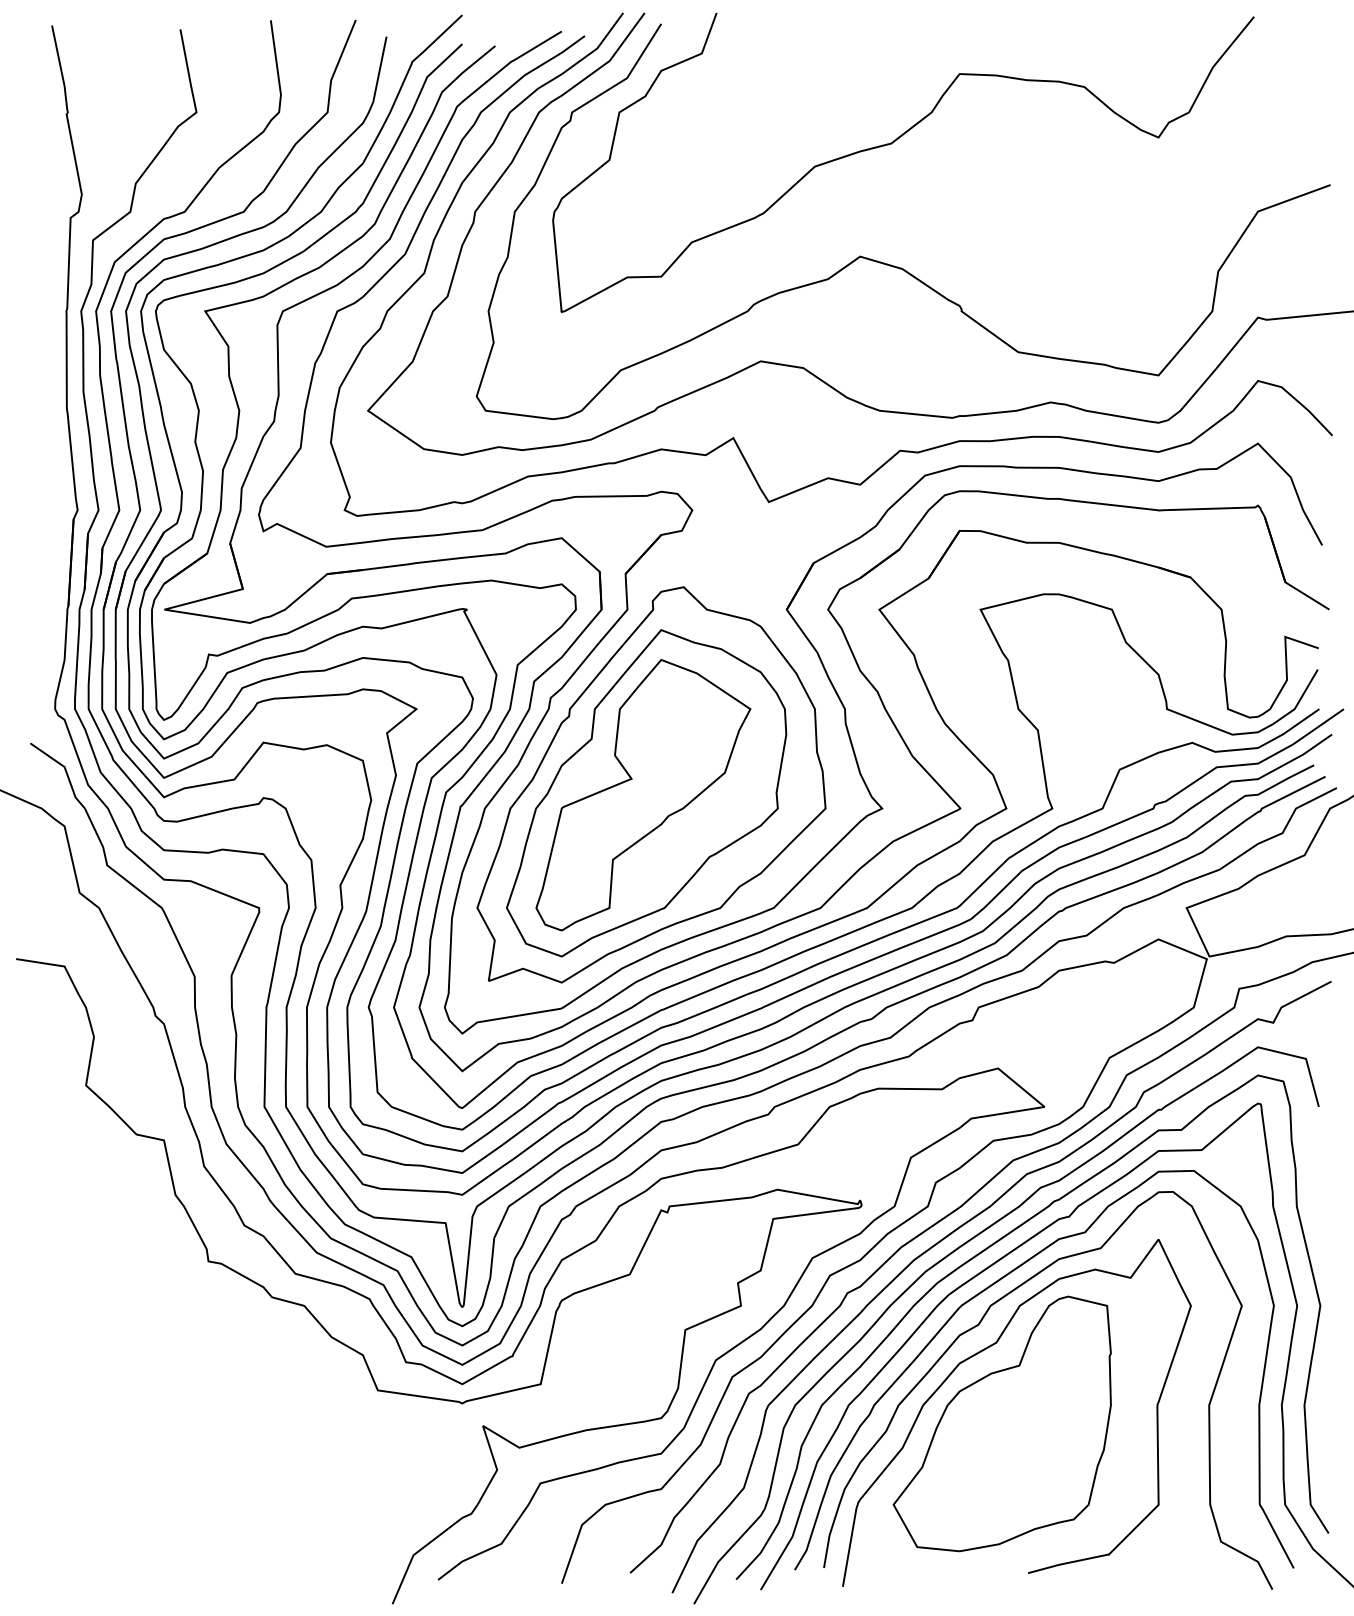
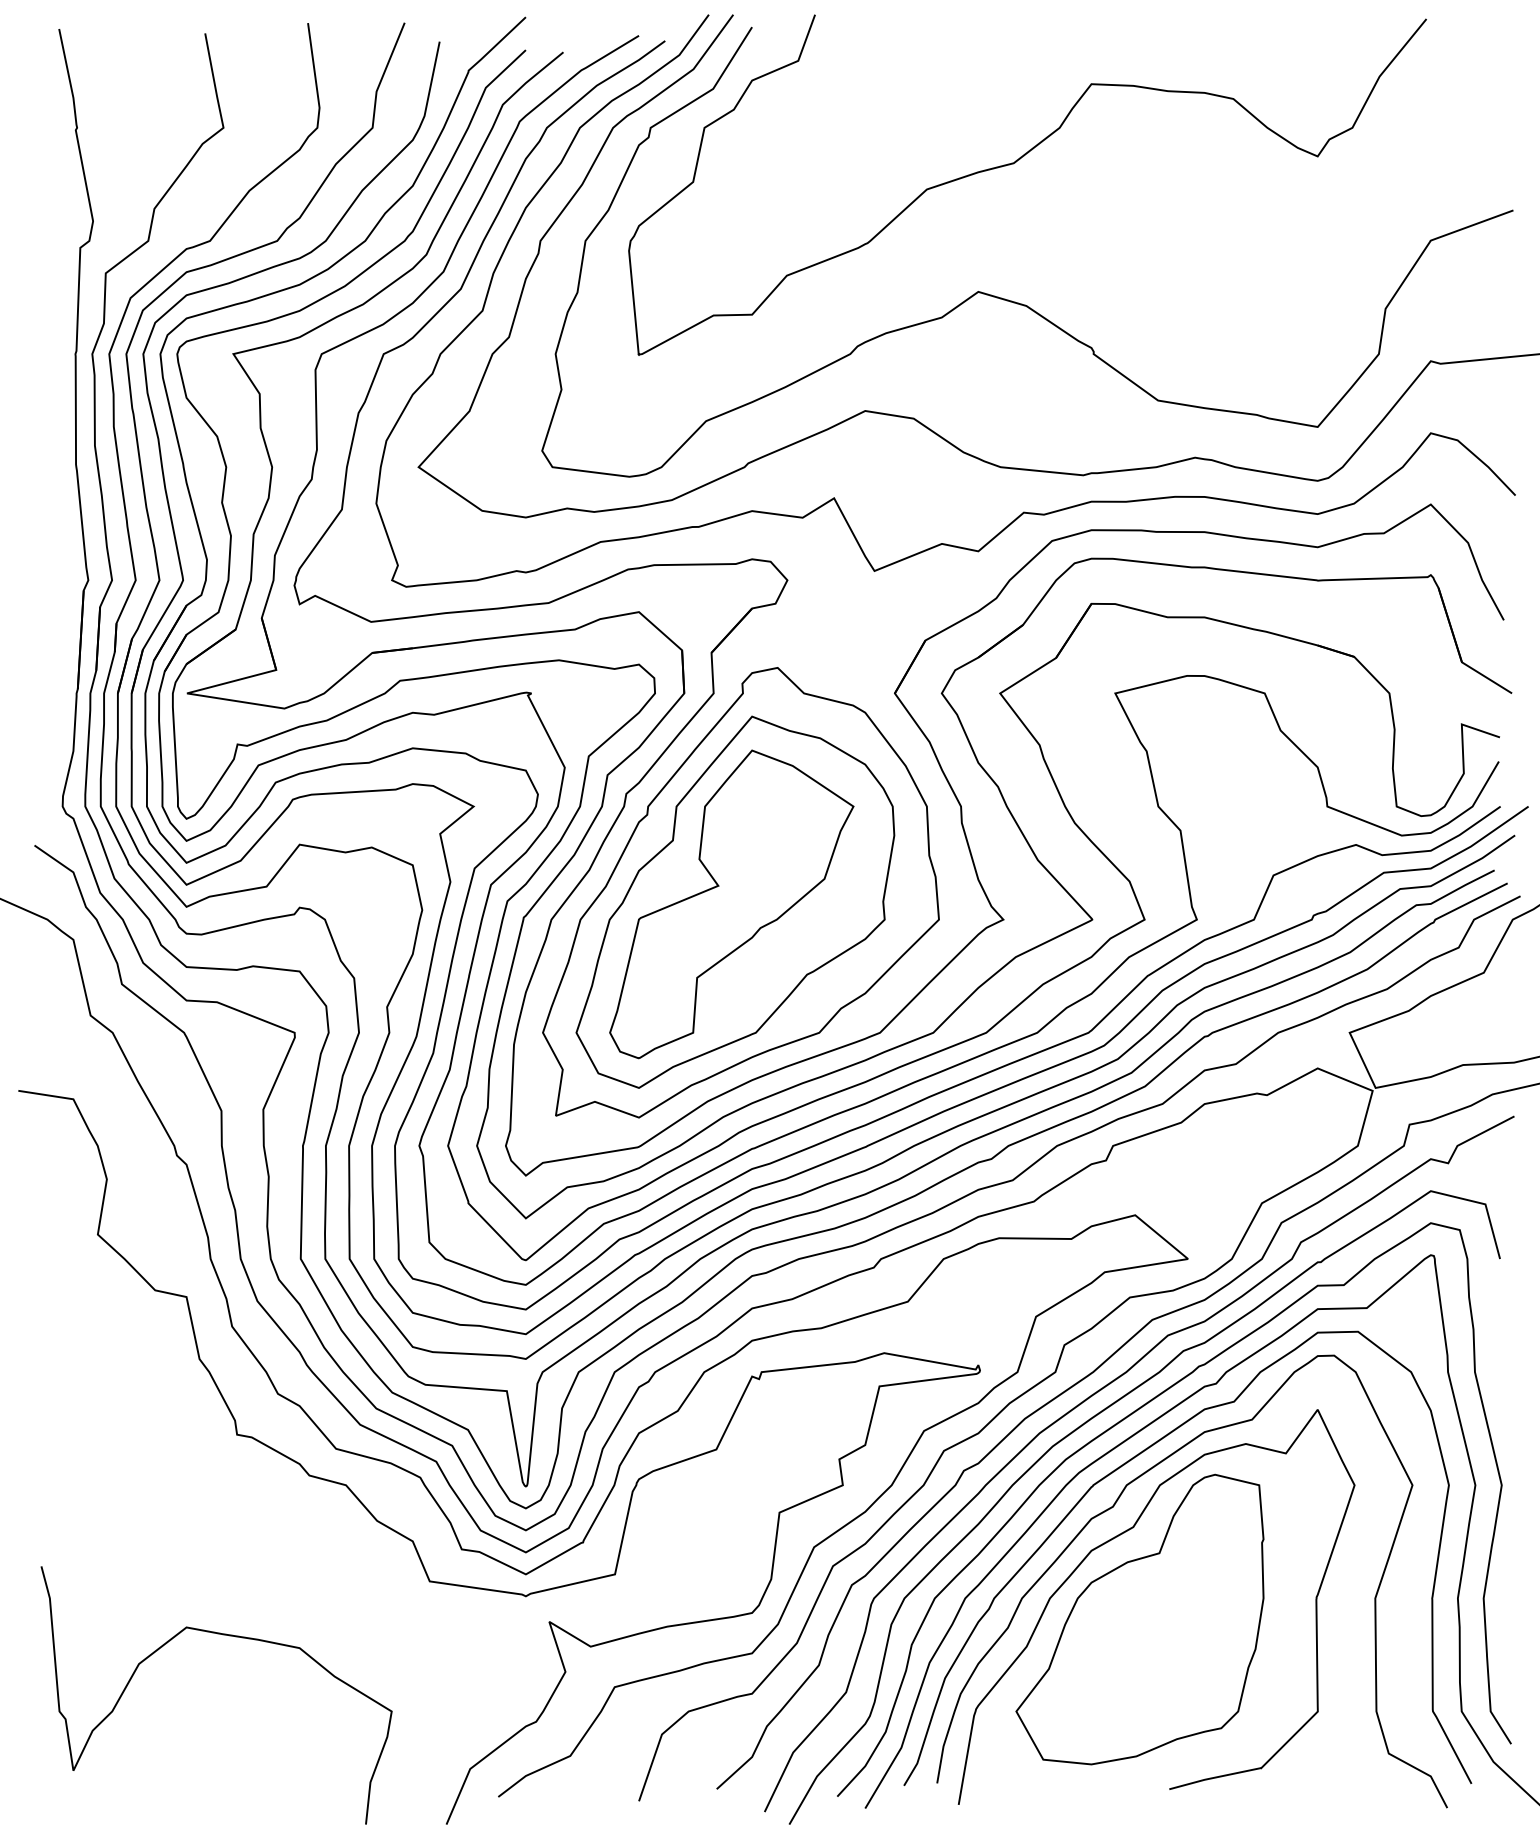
curve: (195, 1437) -> (222, 1635), added

